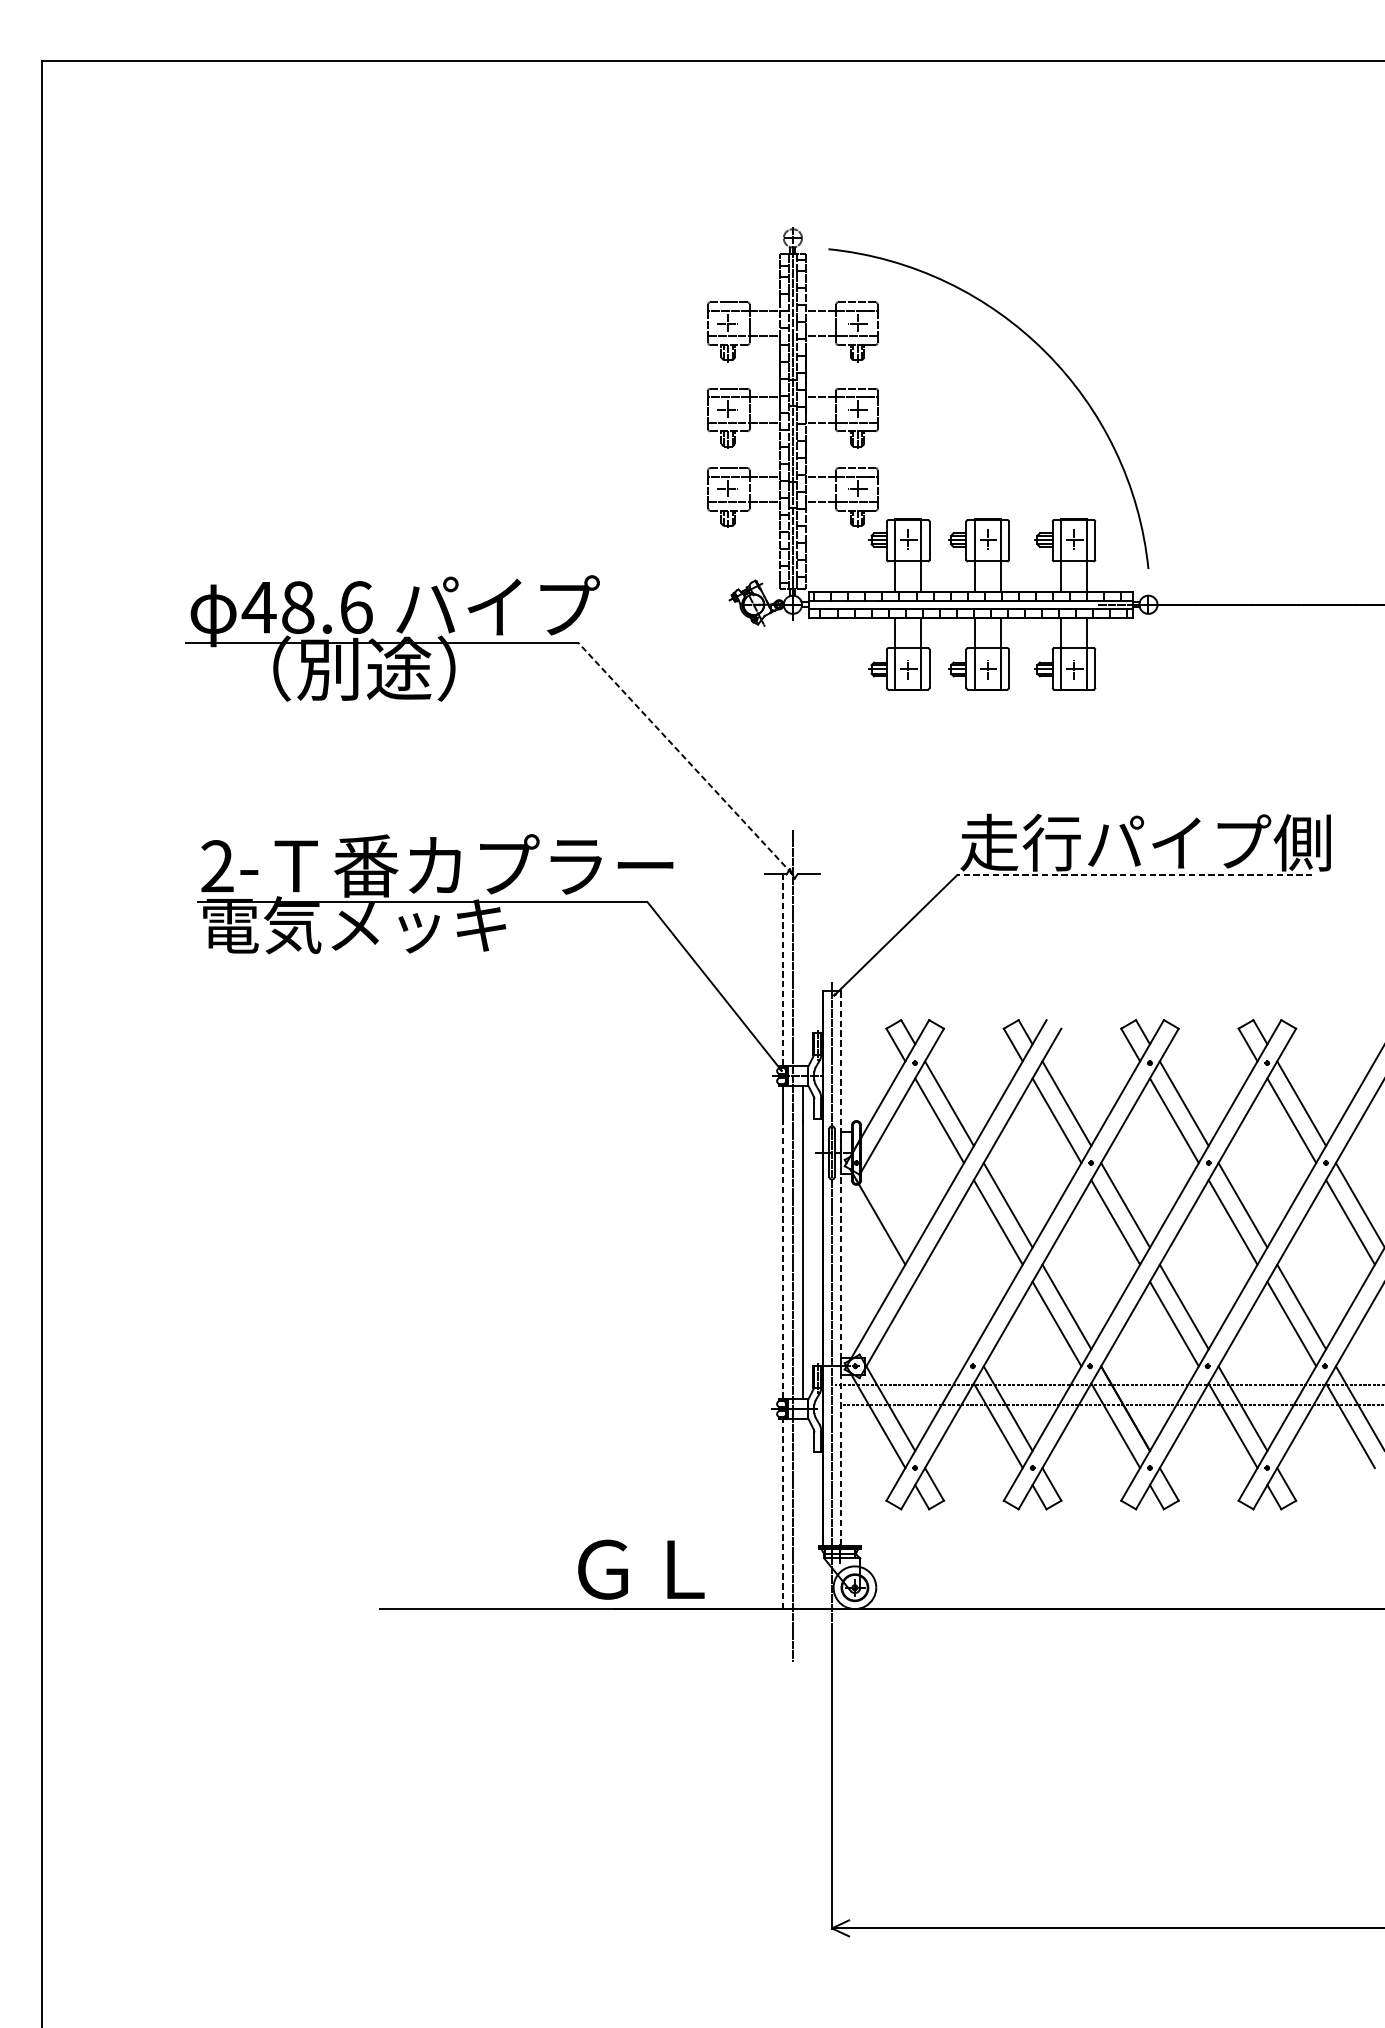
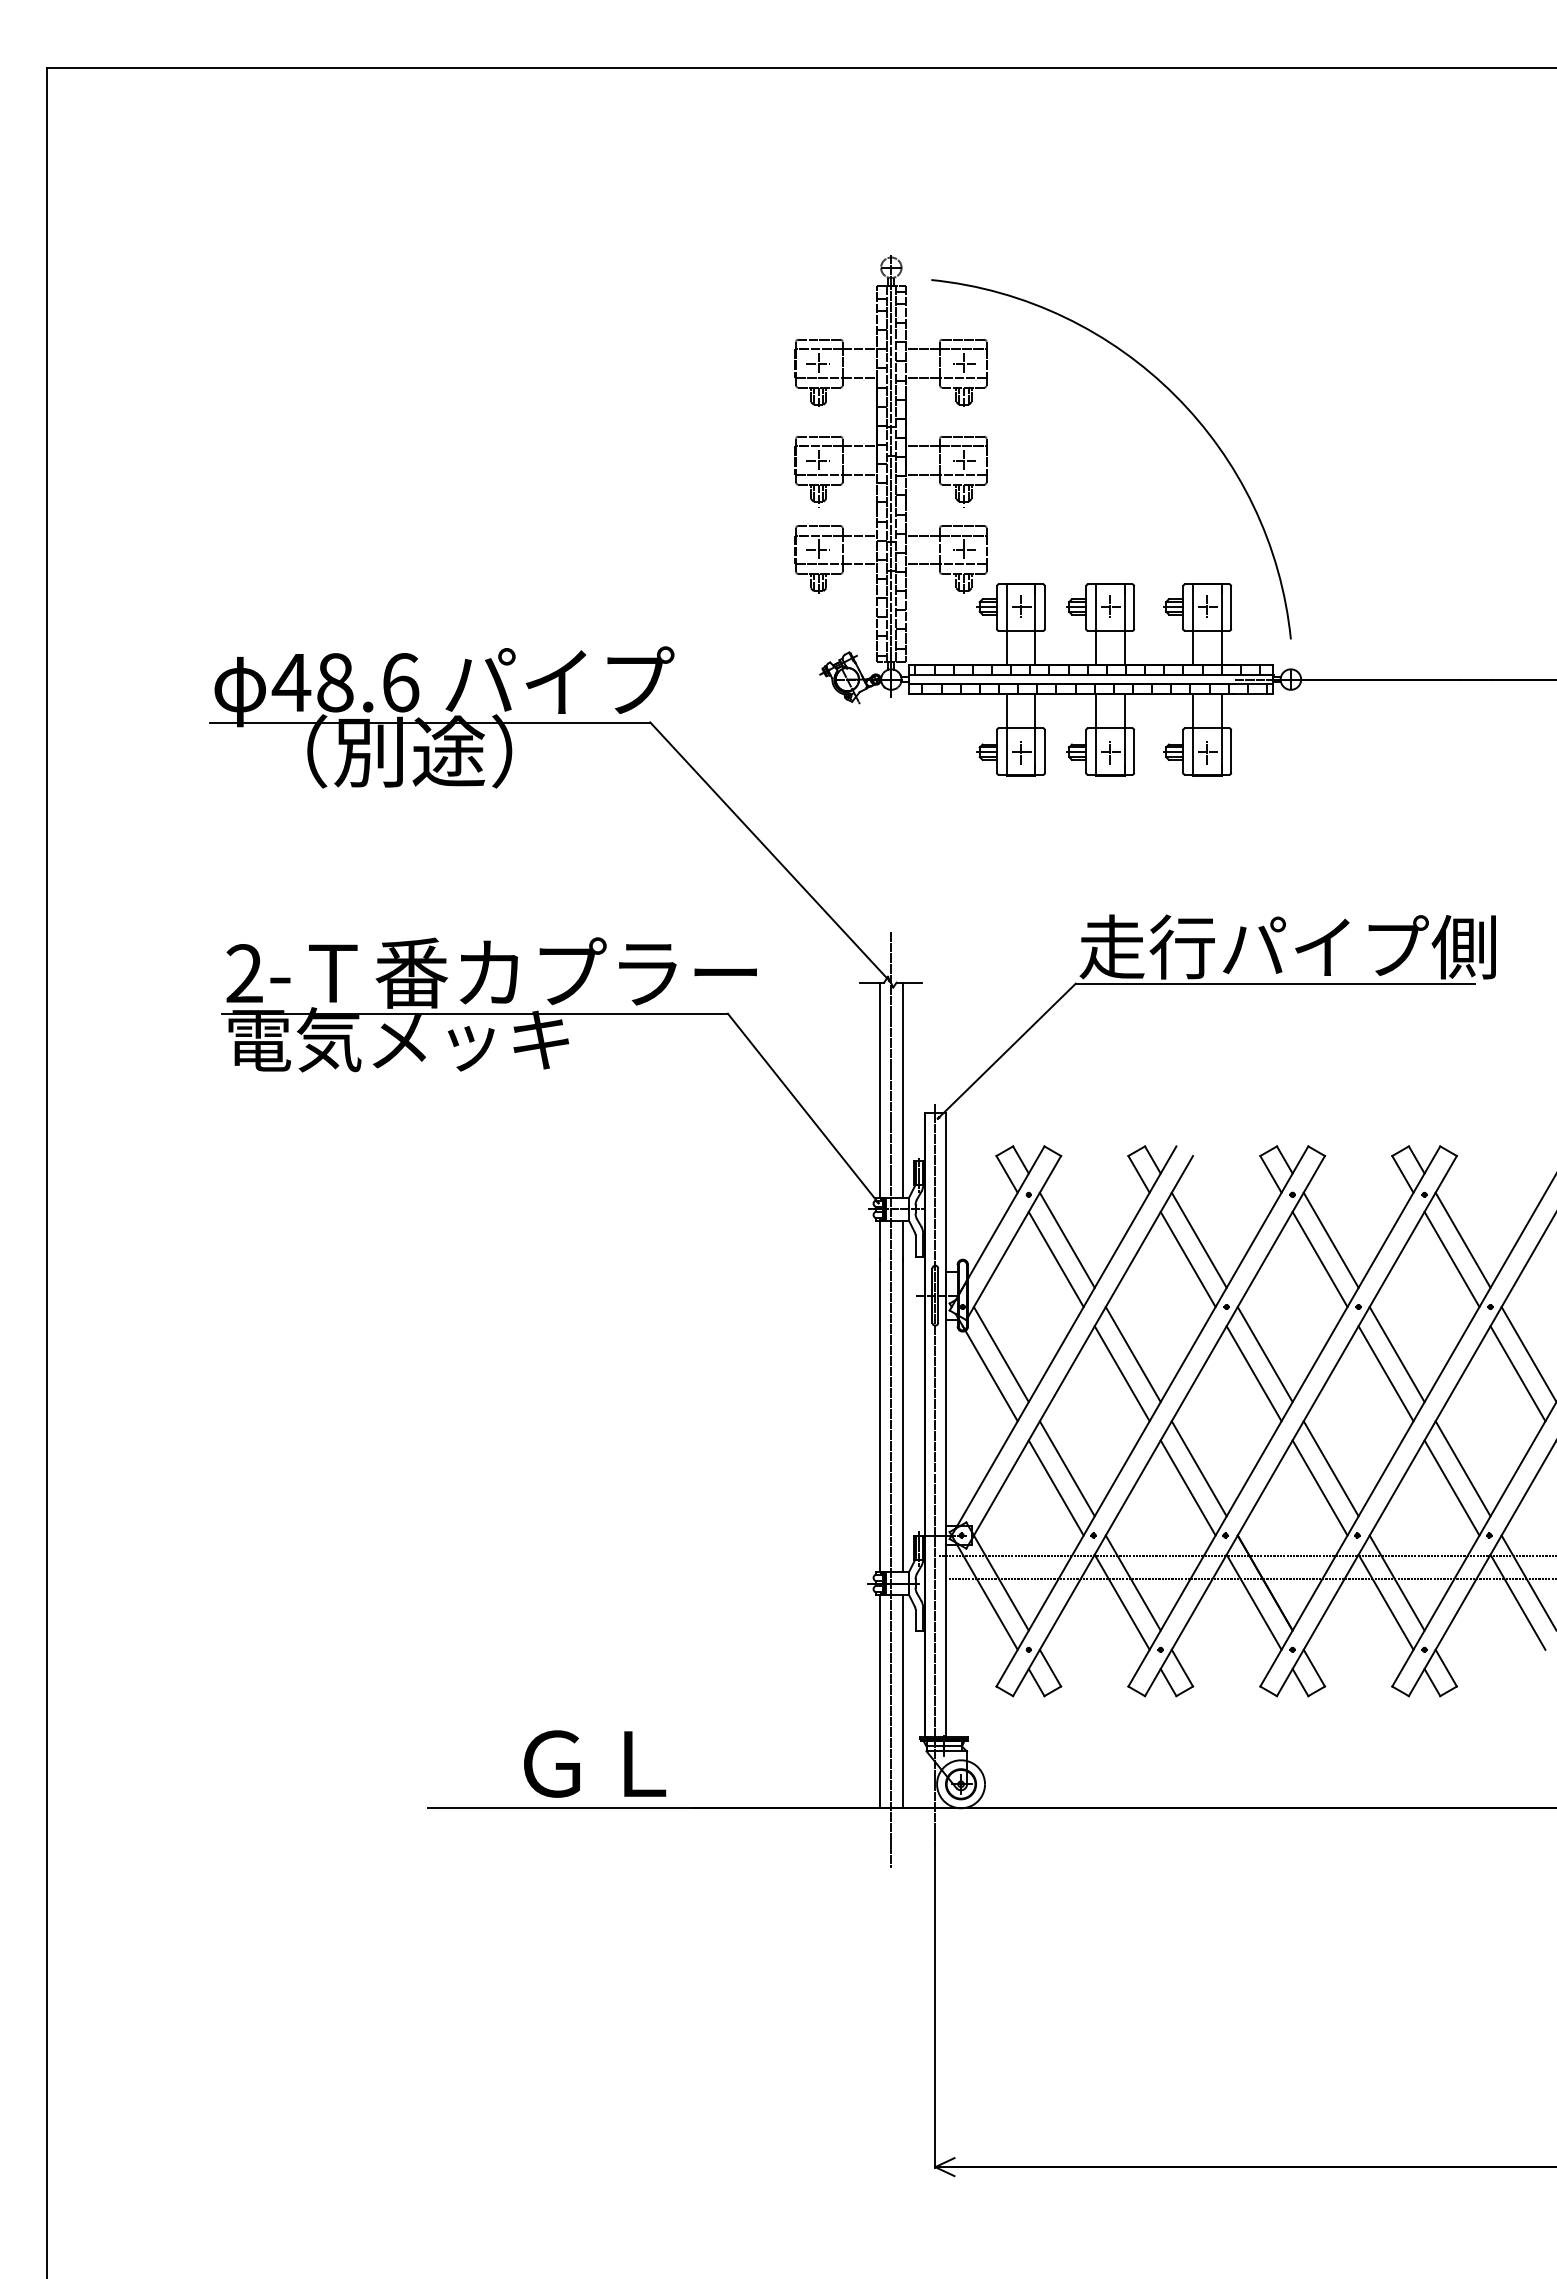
line: (685, 758) -> (770, 852), dashed -> solid
line: (1134, 875) -> (1275, 983), dashed -> solid
line: (782, 969) -> (879, 1089), dashed -> solid
line: (803, 969) -> (903, 1089), added
line: (890, 1205) -> (1000, 1354), added
line: (782, 1259) -> (879, 1415), dashed -> solid
line: (841, 1268) -> (945, 1425), dashed -> solid
line: (948, 1306) -> (1066, 1468), added
line: (938, 1323) -> (1055, 1487), added
line: (782, 1514) -> (879, 1701), dashed -> solid
line: (803, 1514) -> (903, 1701), added
text: (641, 1569) -> (595, 1763), moved

